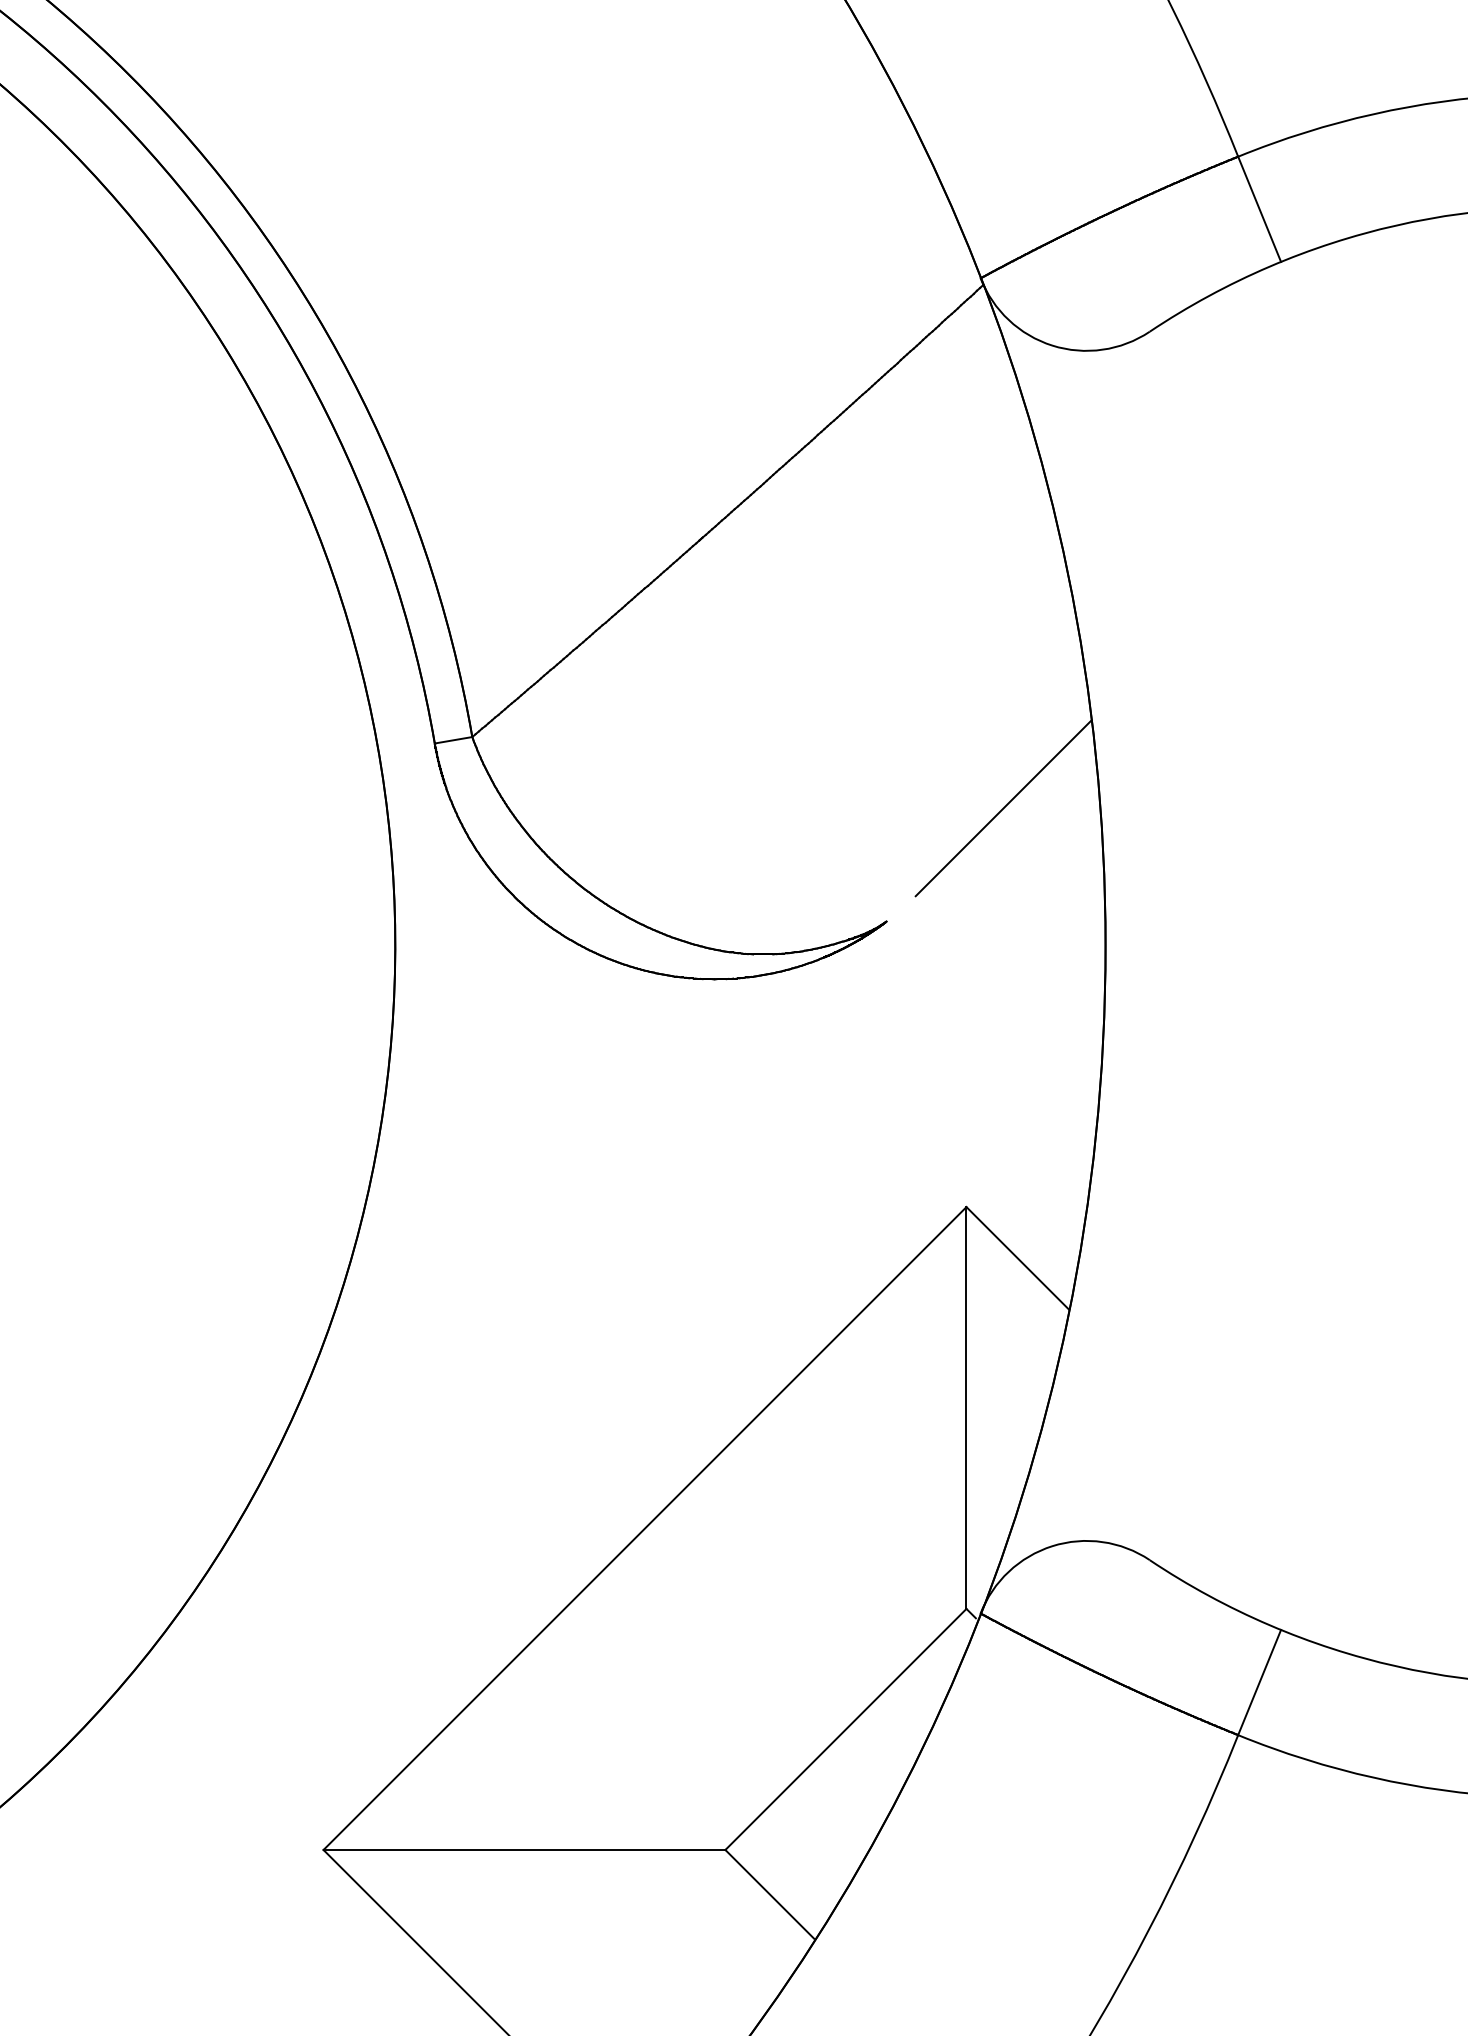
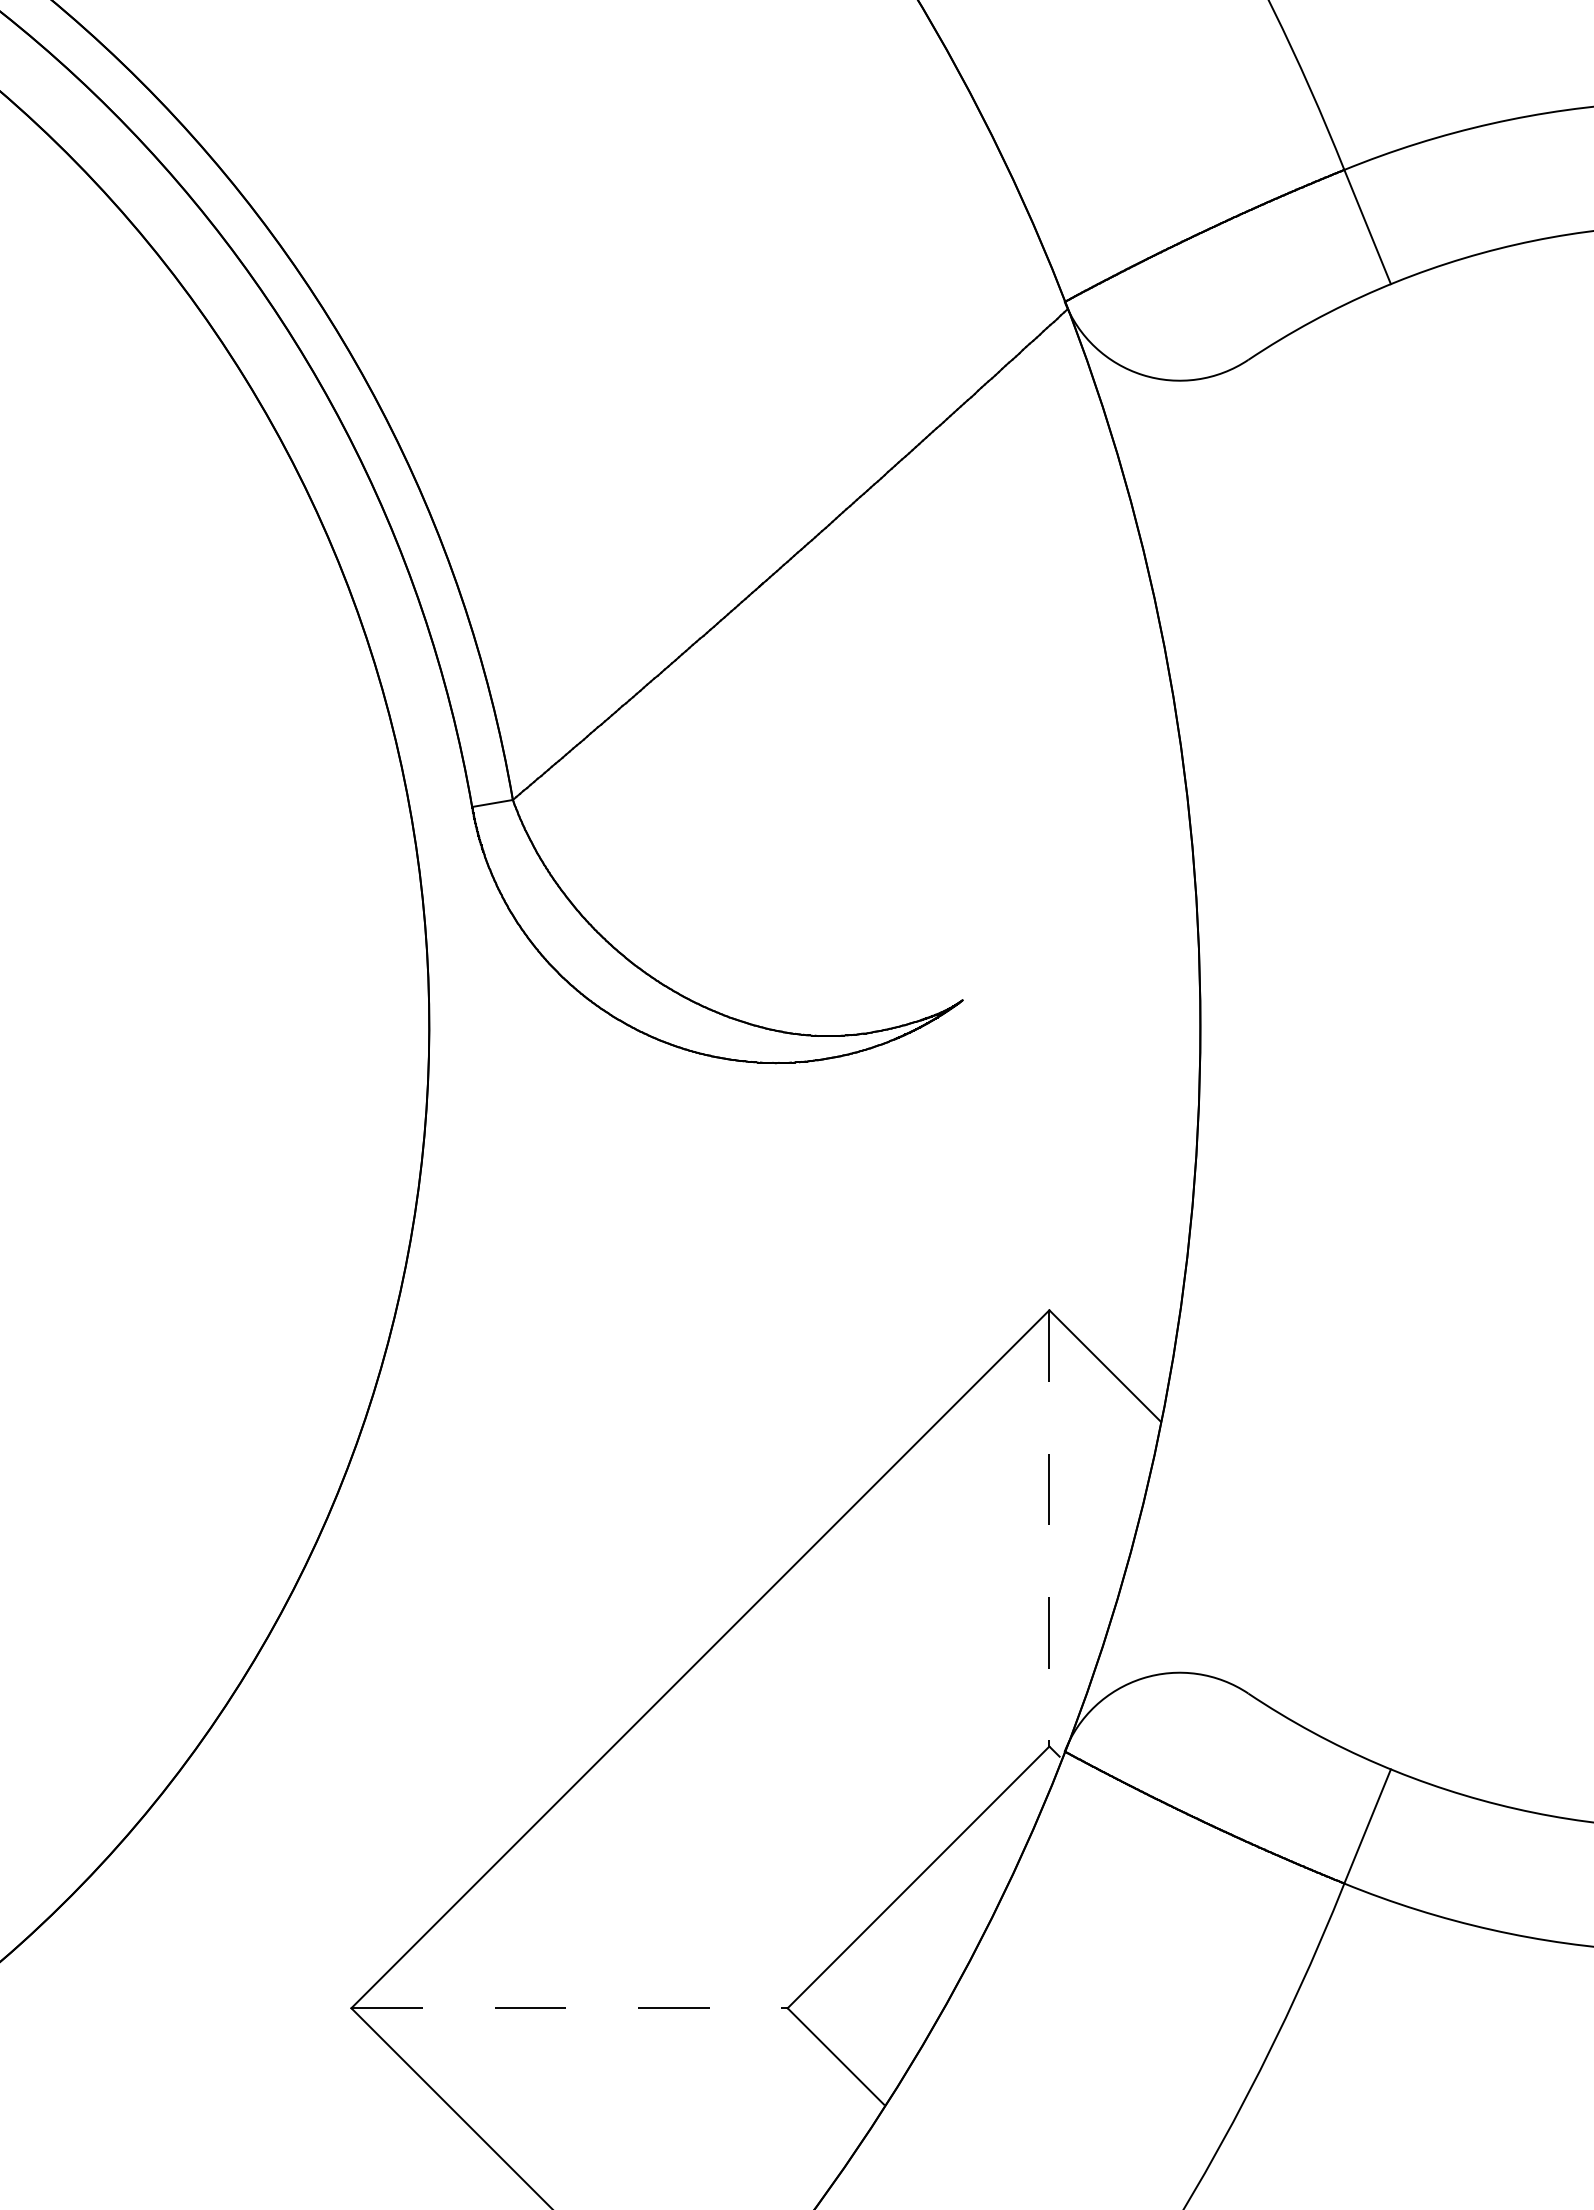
line: (1003, 807) -> (1089, 876), removed
line: (966, 1408) -> (1049, 1528), solid -> dashed
line: (525, 1850) -> (570, 2008), solid -> dashed

